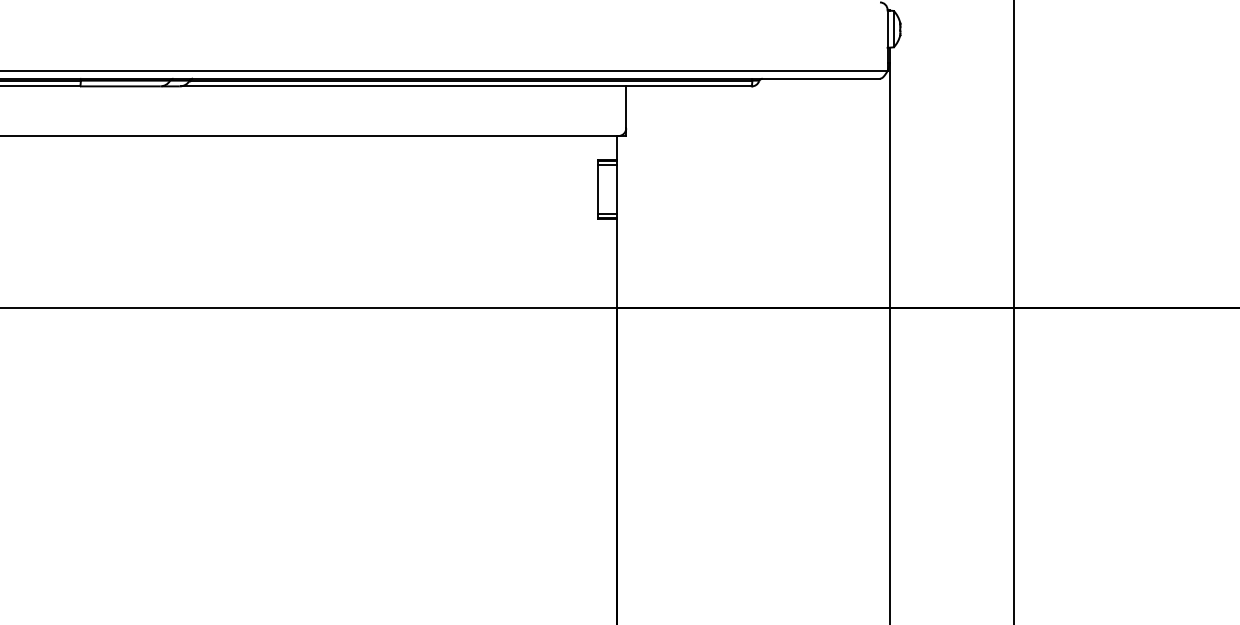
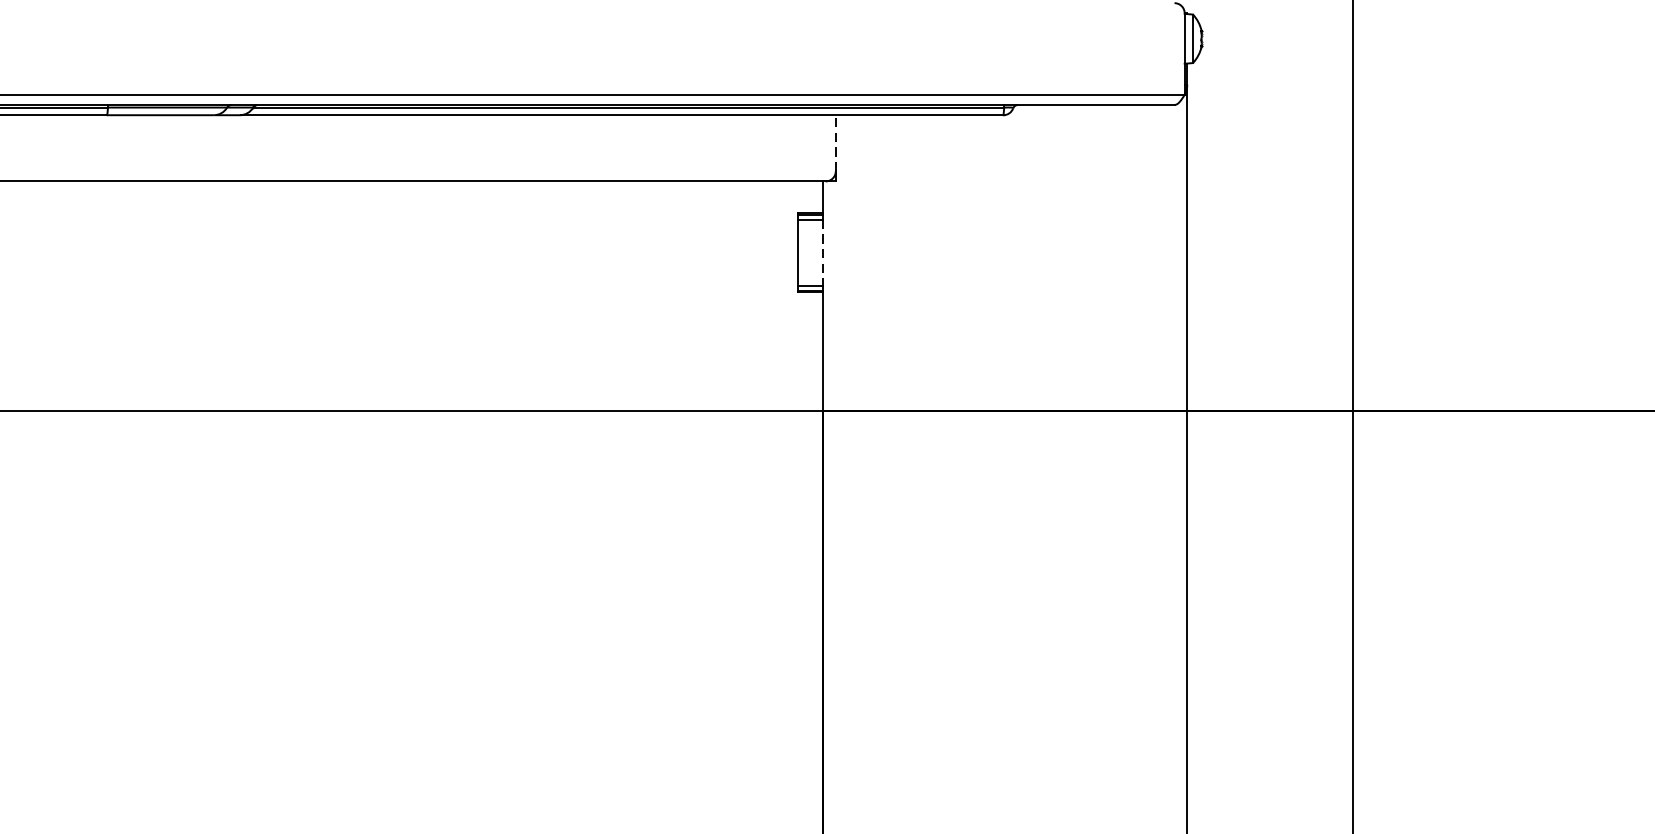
line: (626, 107) -> (836, 143), solid -> dashed
line: (616, 189) -> (822, 252), solid -> dashed

